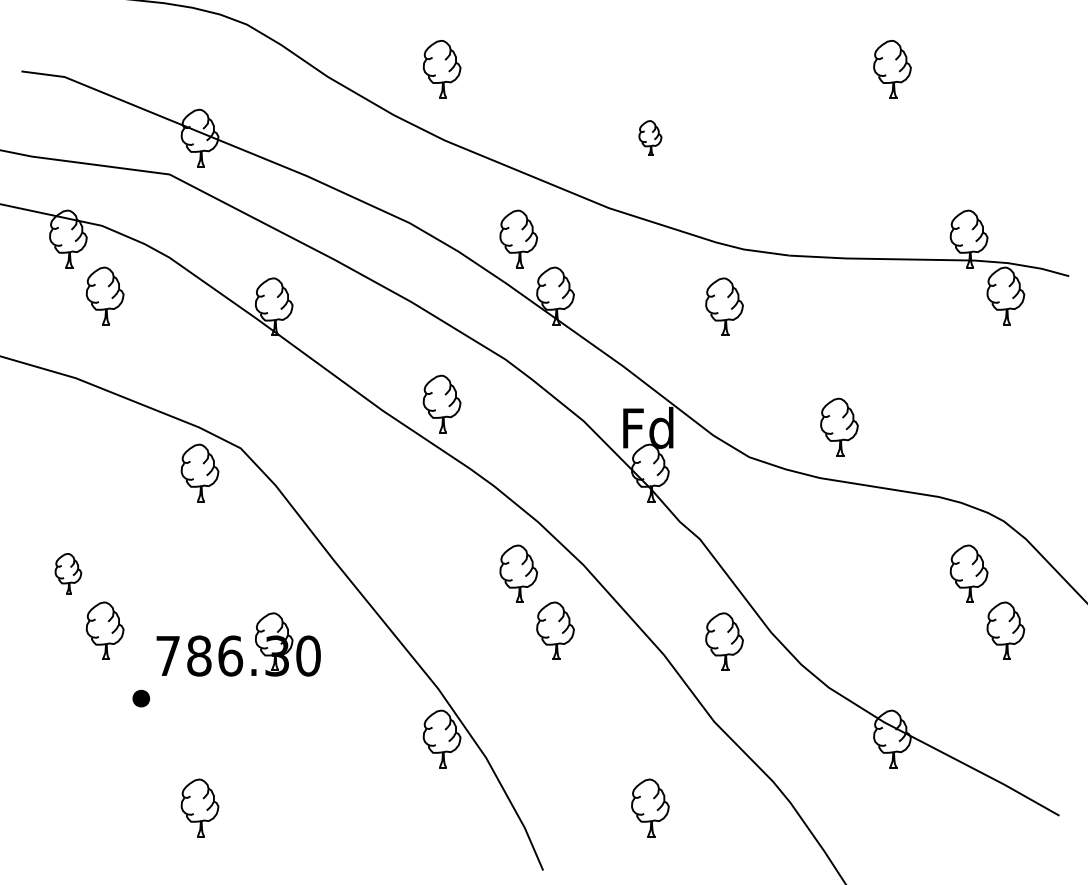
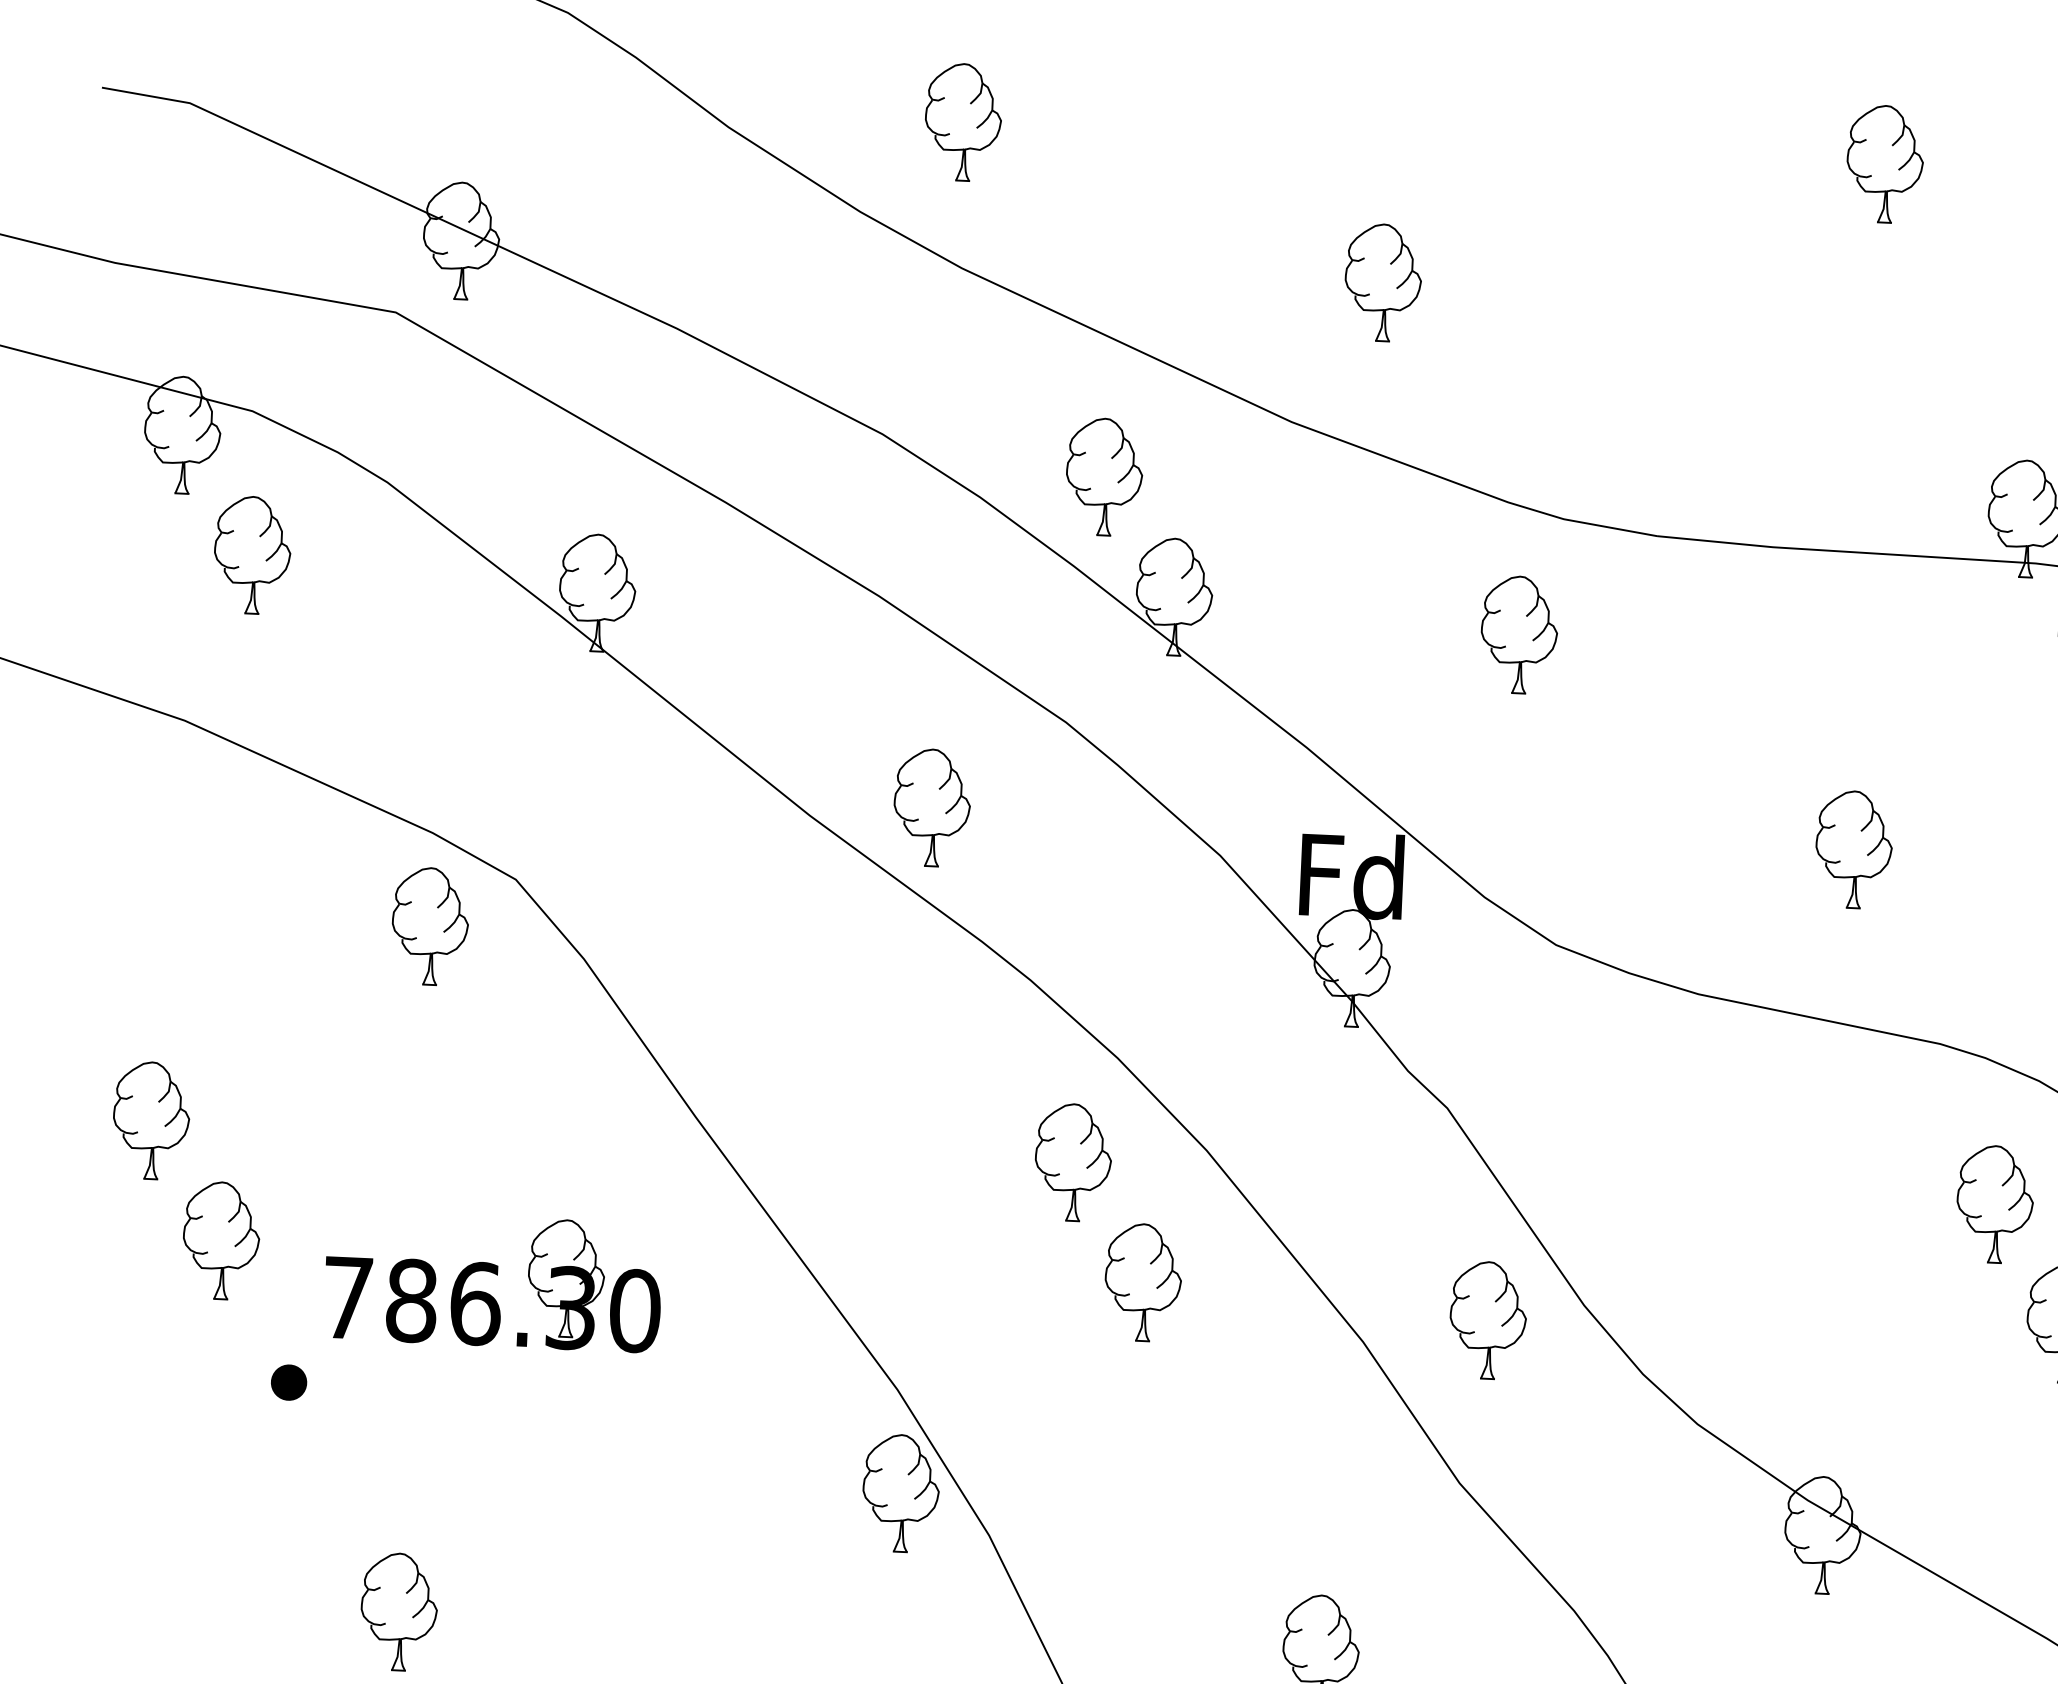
part: (650, 137) -> (1383, 281), size x1.67
part: (839, 426) -> (1854, 848), moved
part: (68, 573) -> (151, 1119), size x1.43

